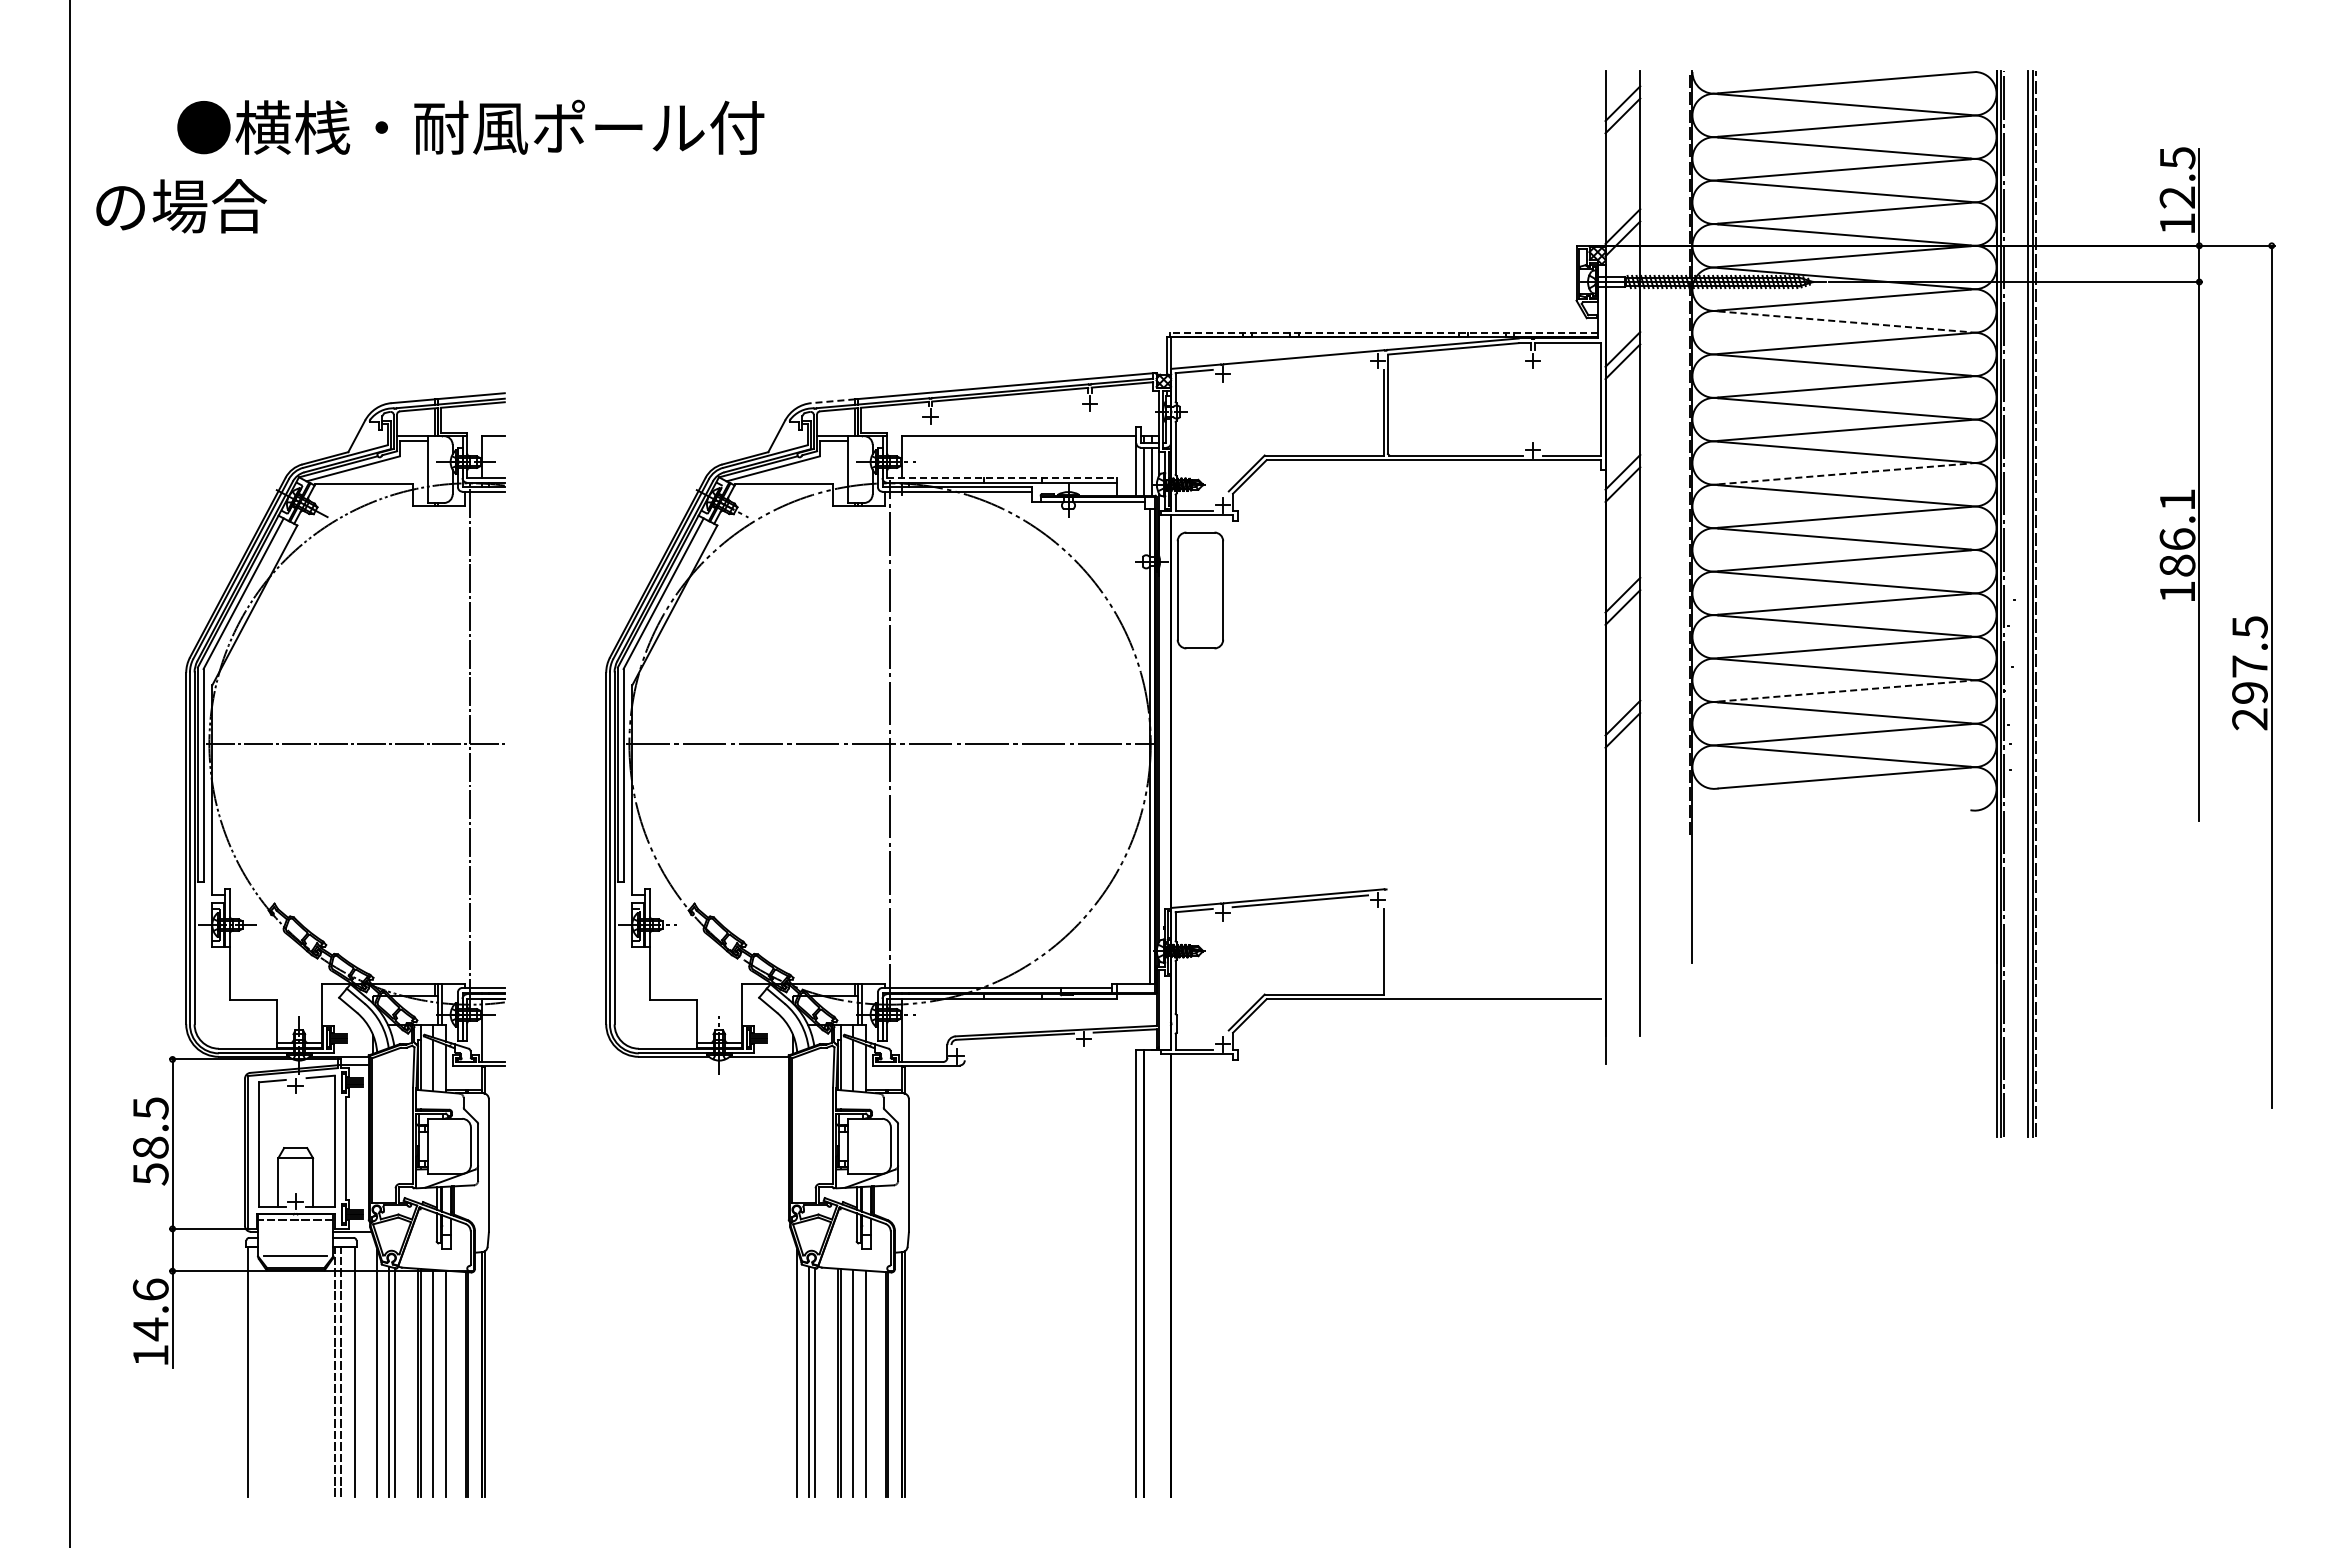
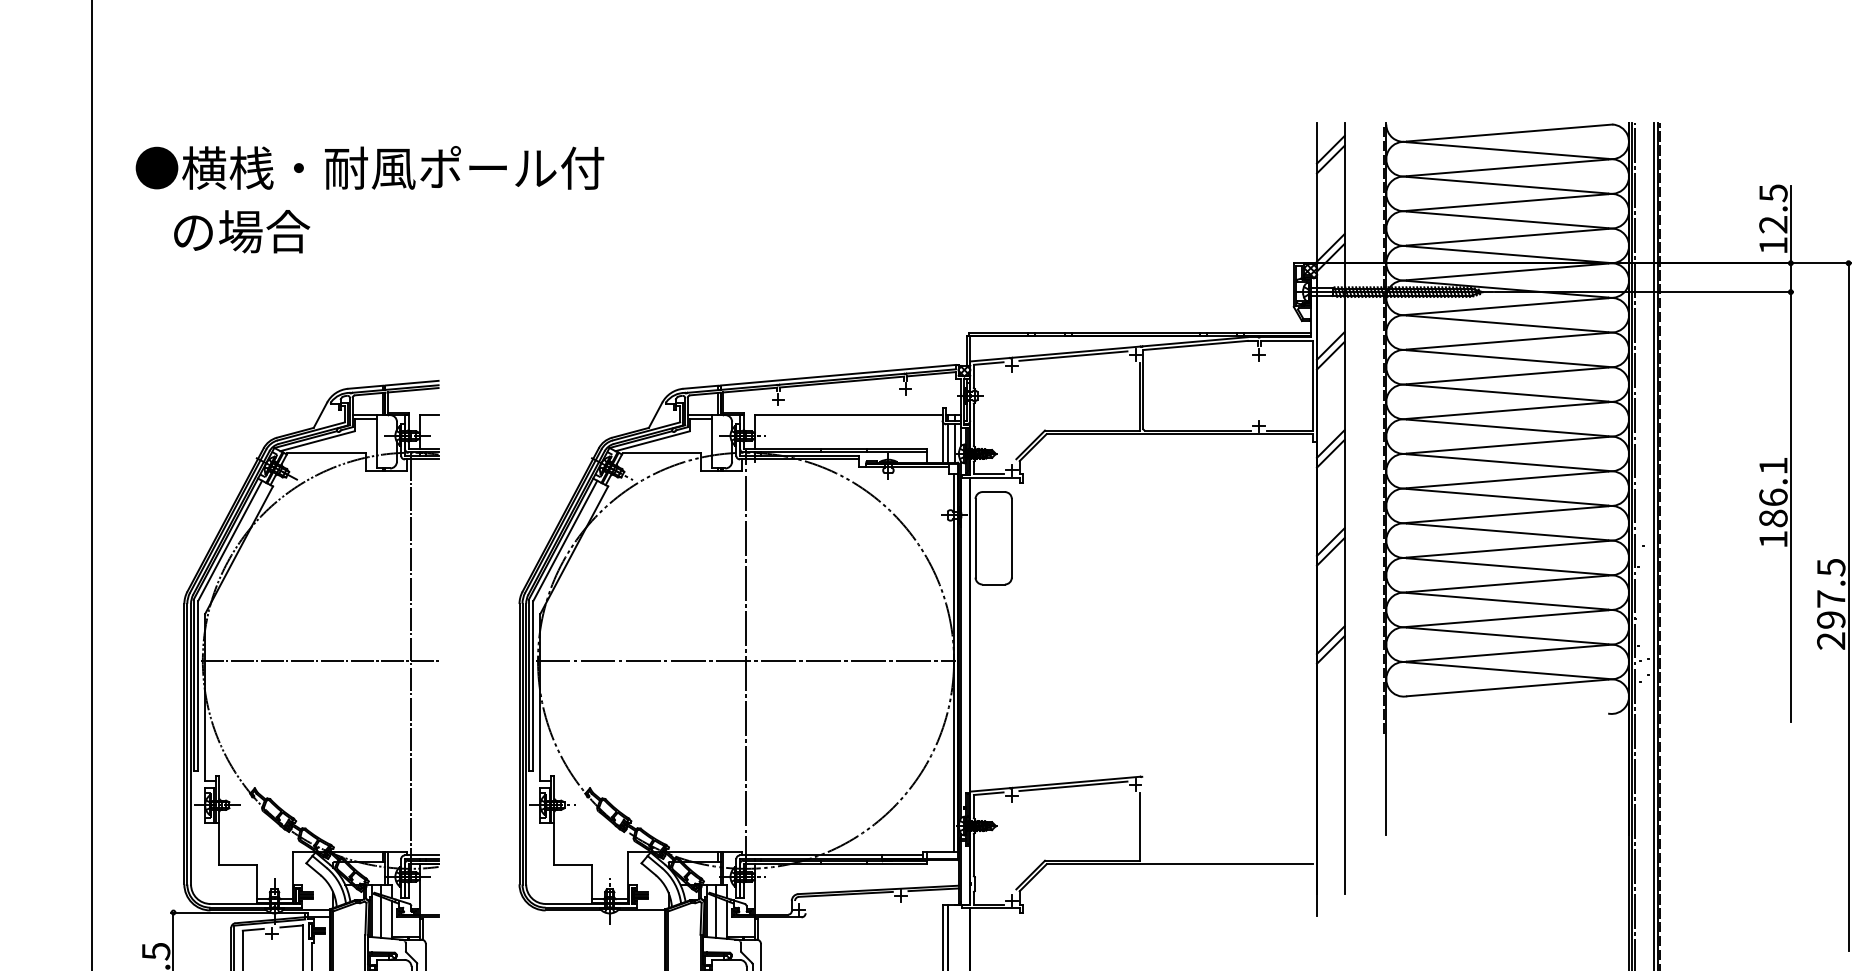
text: (470, 126) -> (369, 167), moved
text: (181, 206) -> (242, 231), moved
line: (1845, 321) -> (1508, 323), dashed -> solid
line: (1383, 332) -> (1139, 332), dashed -> solid
line: (1300, 362) -> (1073, 356), added
line: (833, 401) -> (700, 387), dashed -> solid
line: (1845, 473) -> (1508, 444), dashed -> solid
line: (1002, 478) -> (835, 448), dashed -> solid
line: (1845, 691) -> (1508, 618), dashed -> solid

